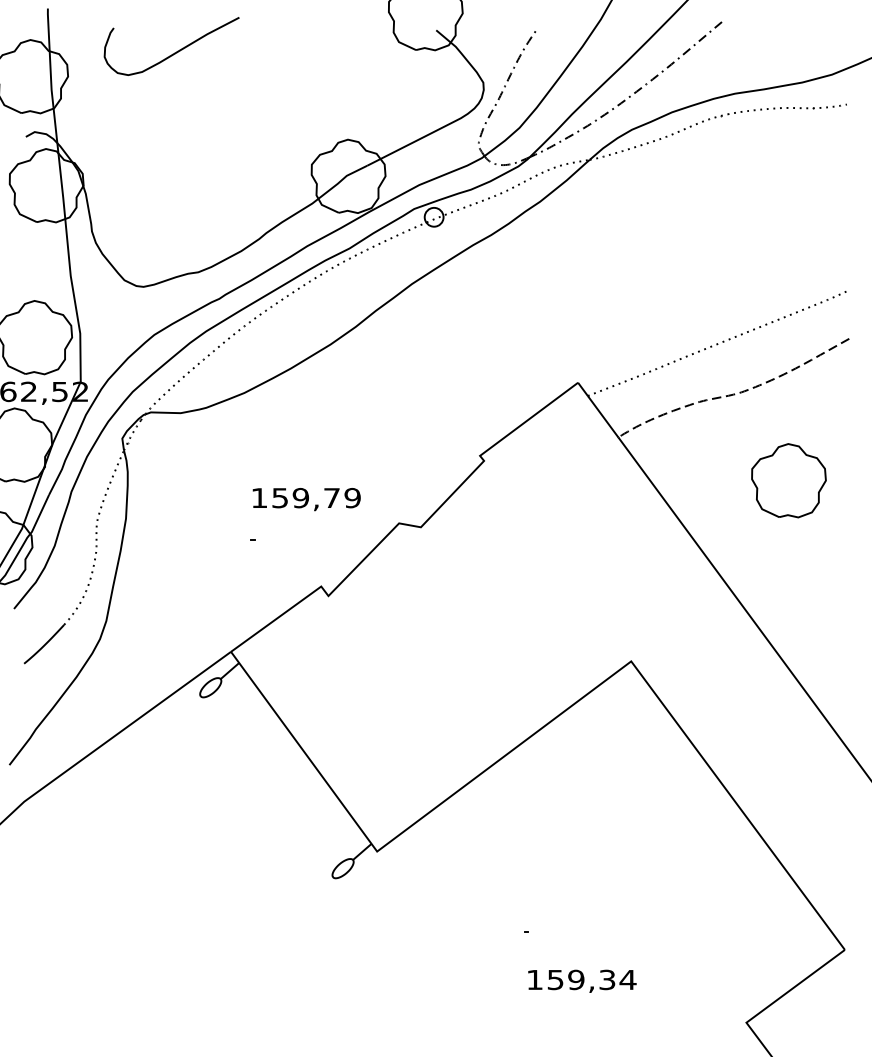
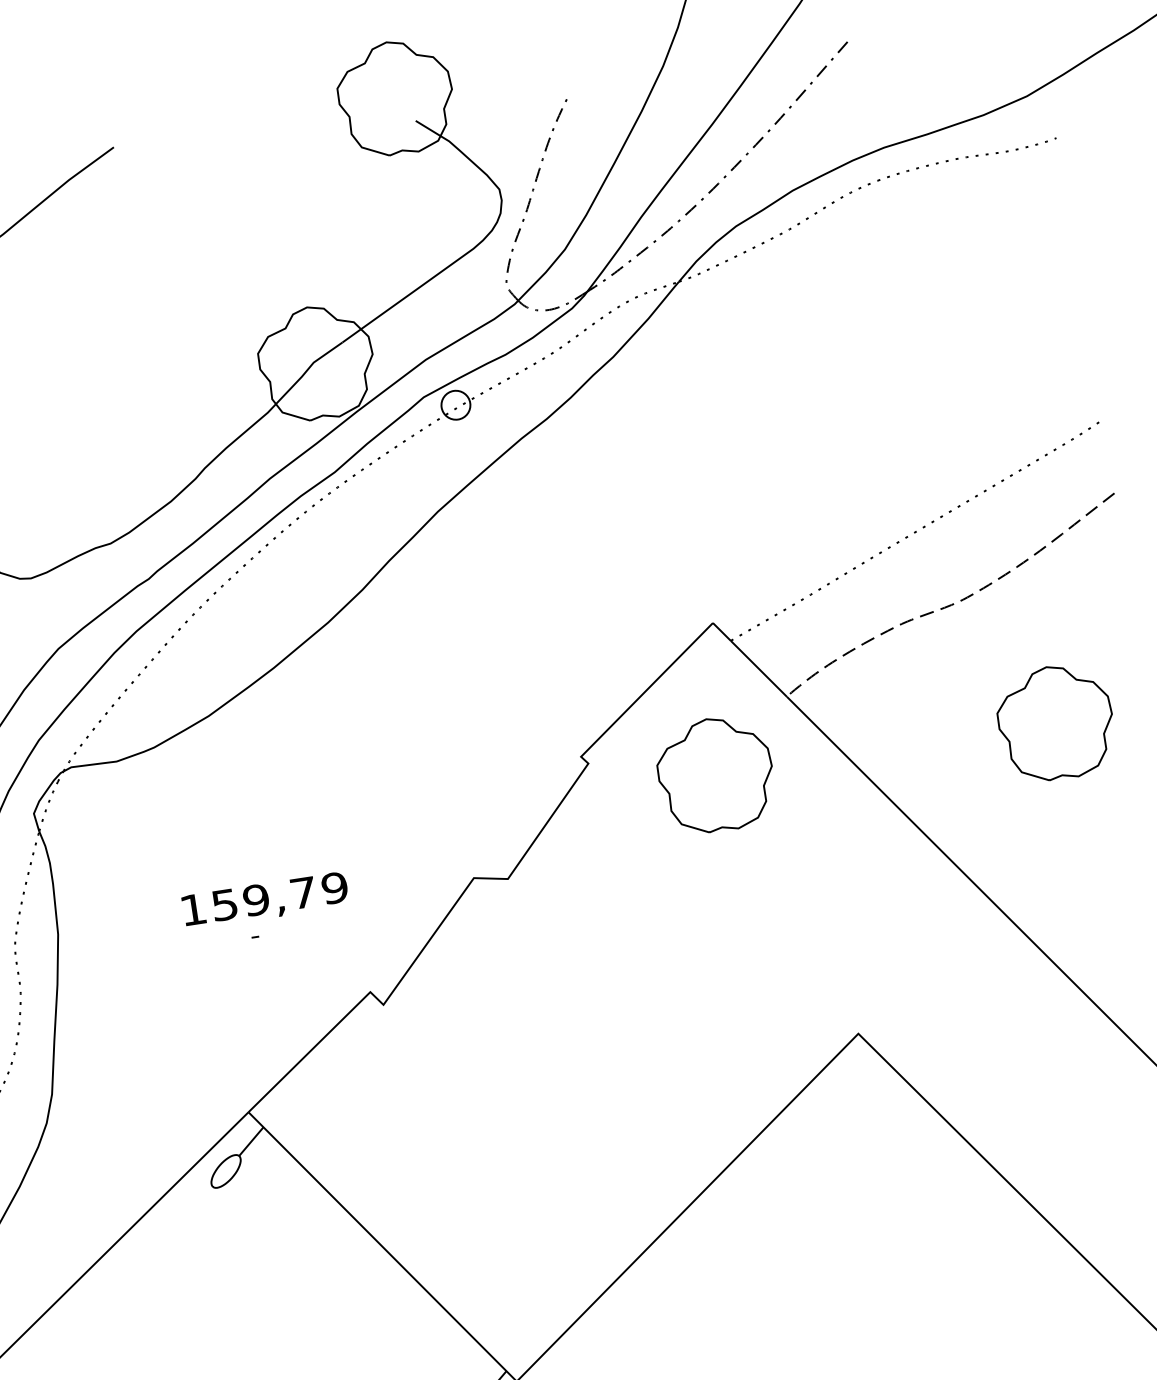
part: (564, 480) -> (715, 774), added
text: (306, 499) -> (265, 900), moved

